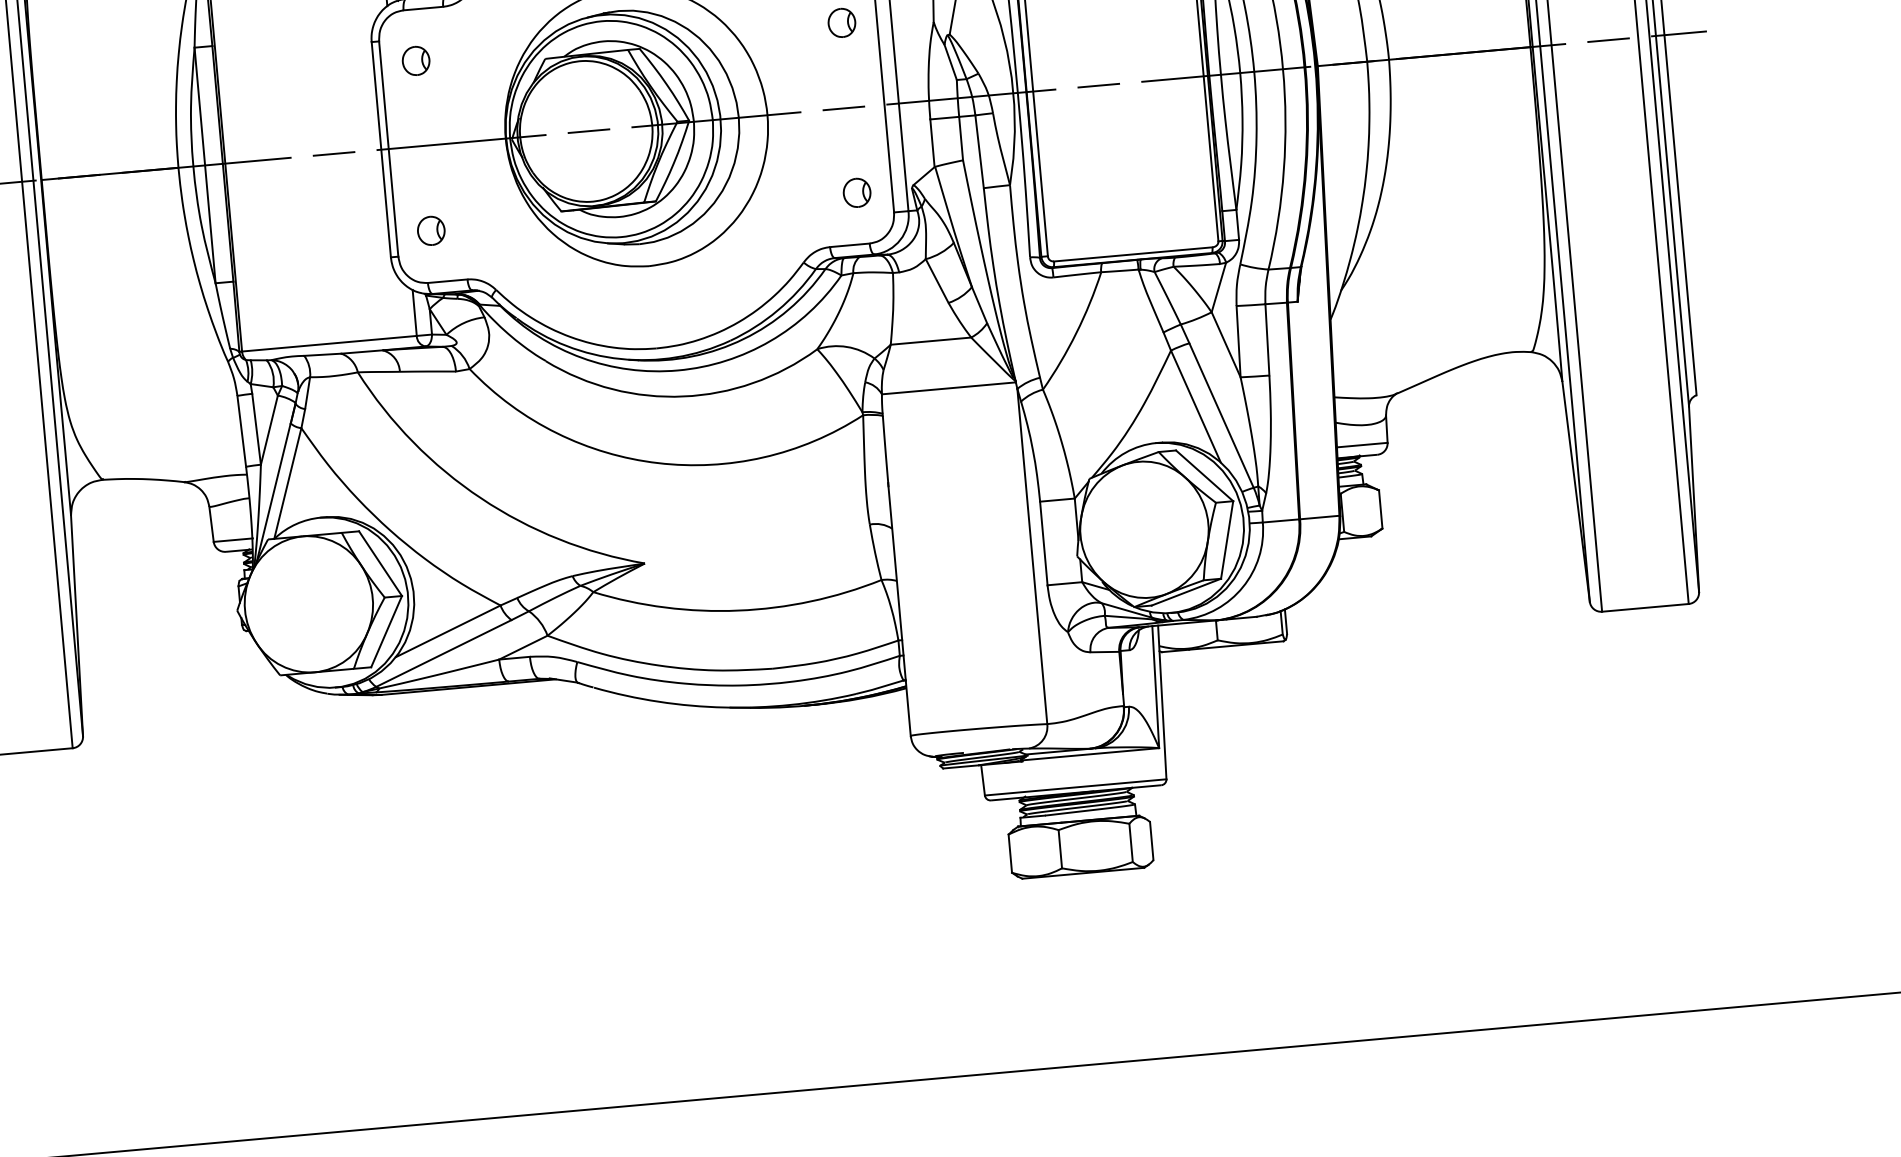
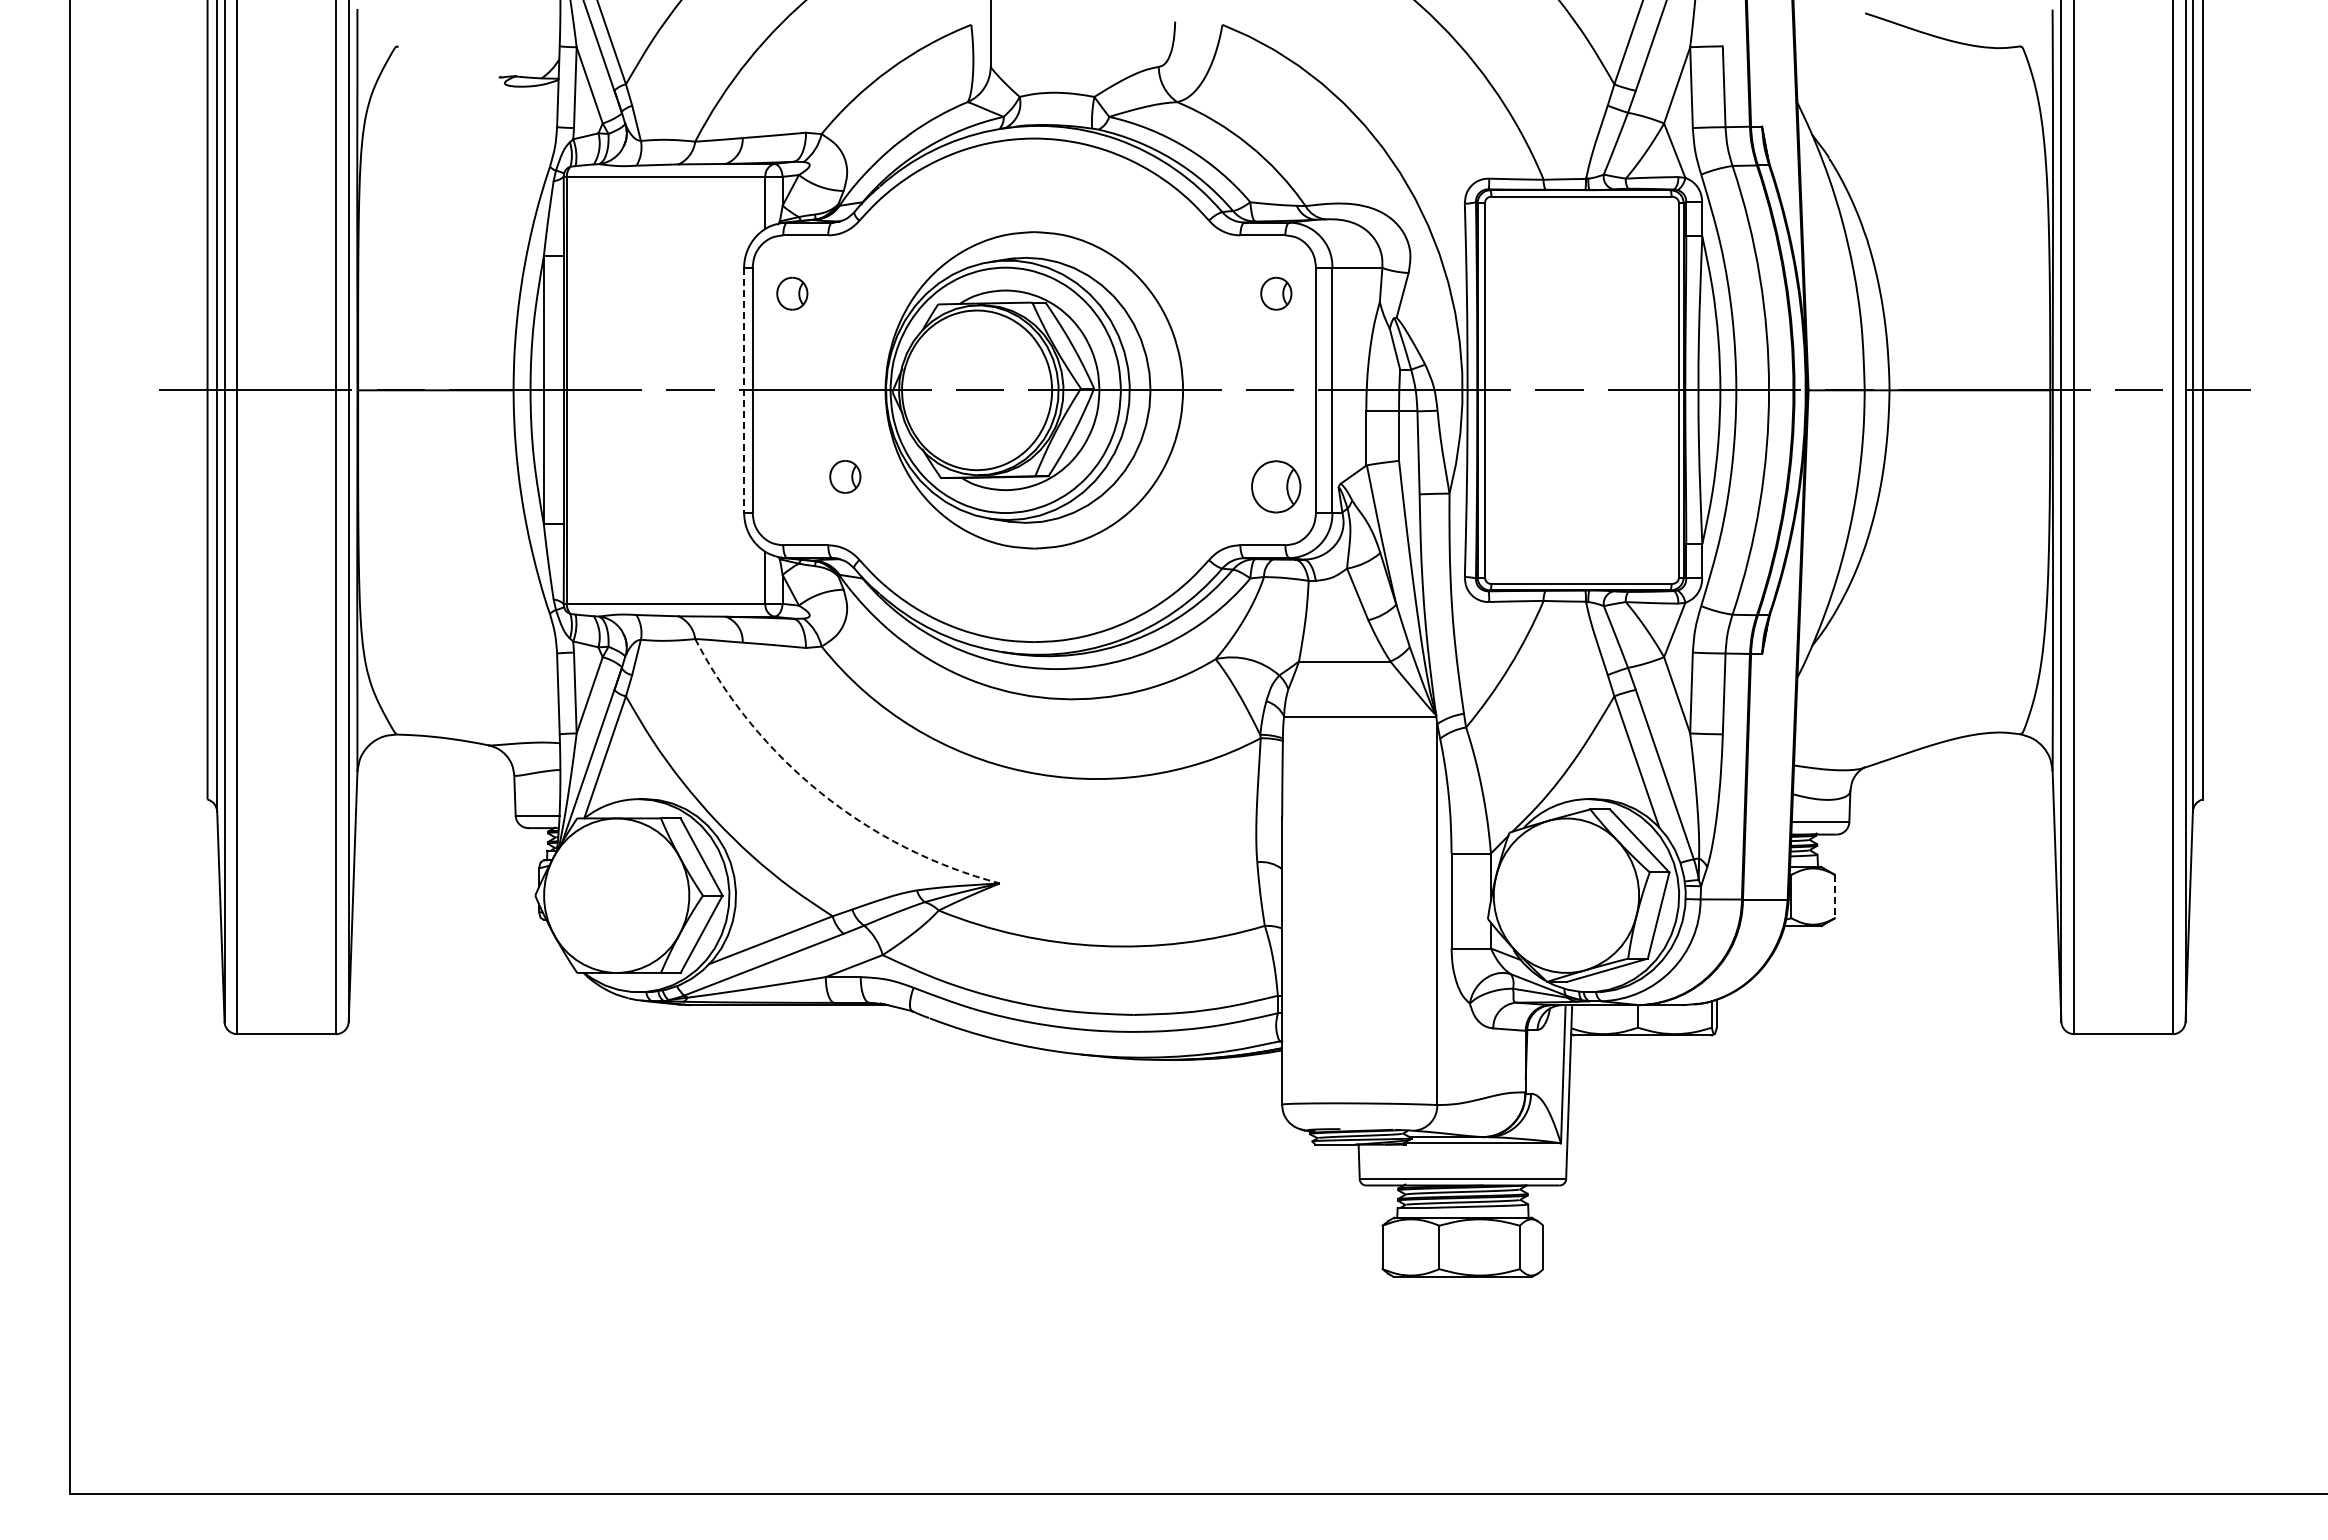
line: (381, 149) -> (744, 390), solid -> dashed
part: (857, 192) -> (1276, 486), size x1.6
part: (431, 230) -> (845, 476), moved
arc: (481, 498) -> (821, 793), solid -> dashed
line: (1380, 509) -> (1834, 896), solid -> dashed

